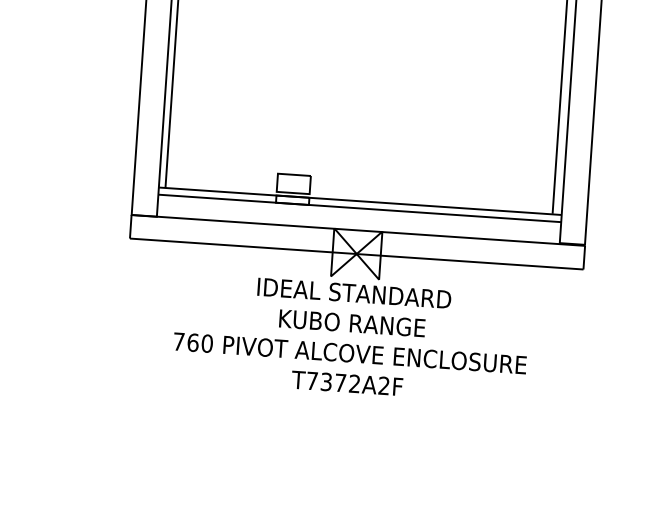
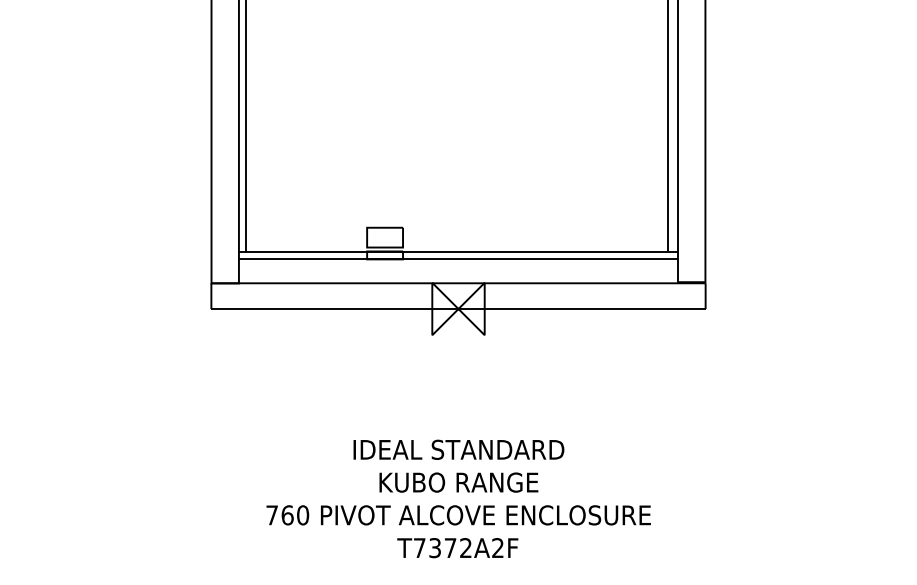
text: (351, 337) -> (458, 498), moved

